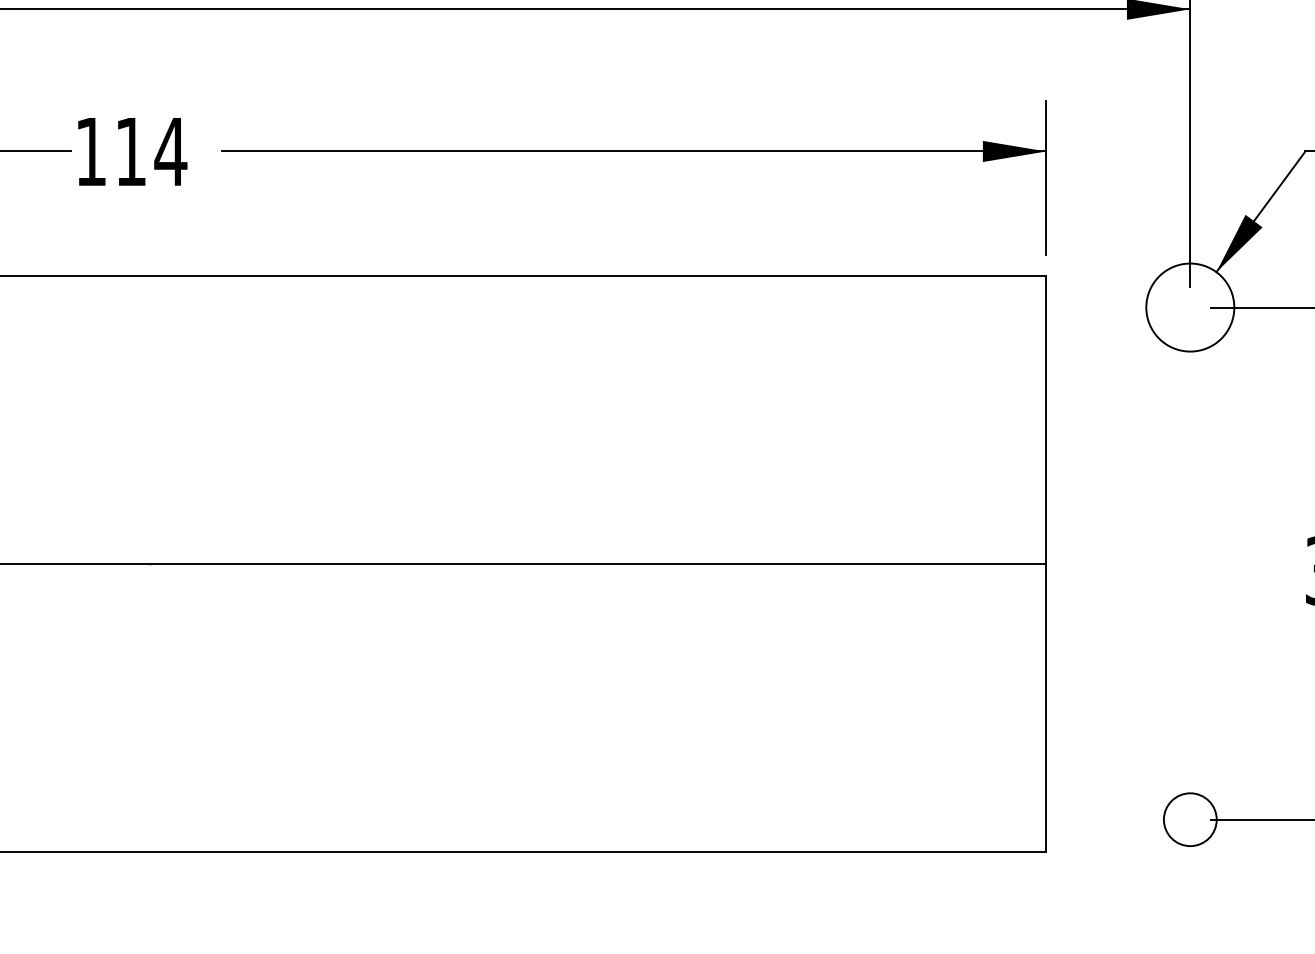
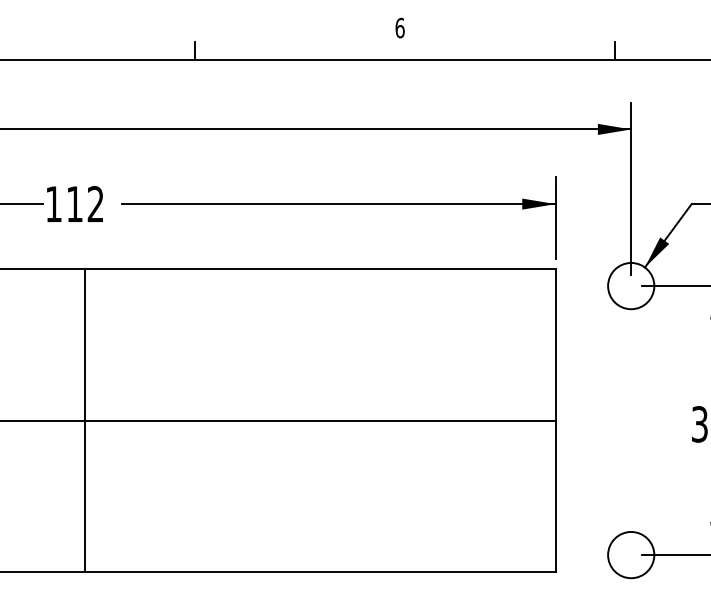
text: (170, 150) -> (95, 203), 114 -> 112
line: (149, 563) -> (84, 420), added
circle: (1190, 818) -> (631, 554), size x1.67

